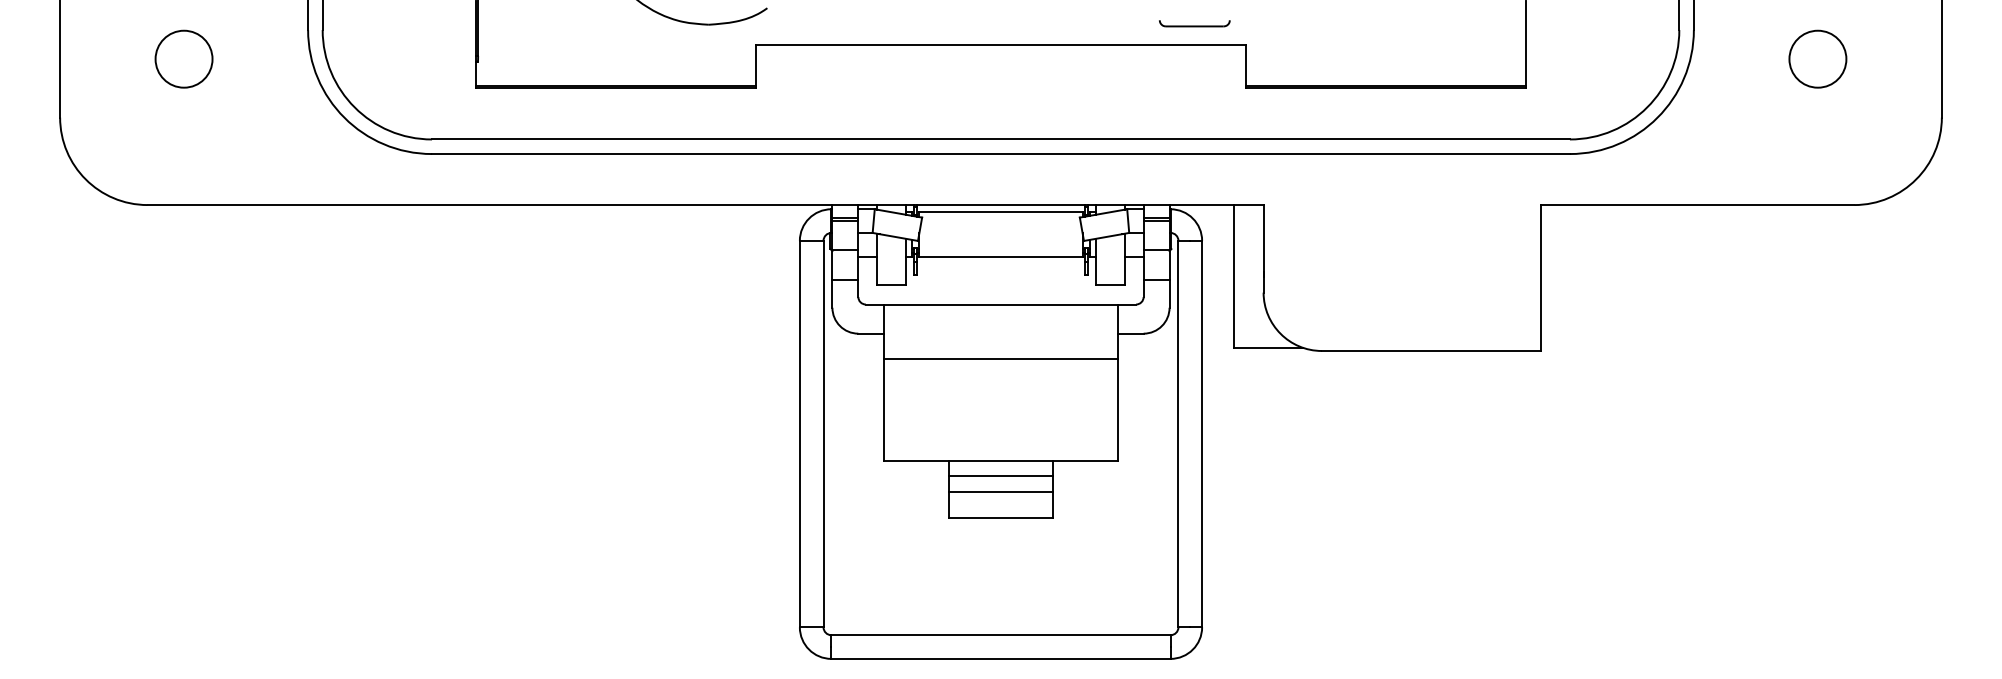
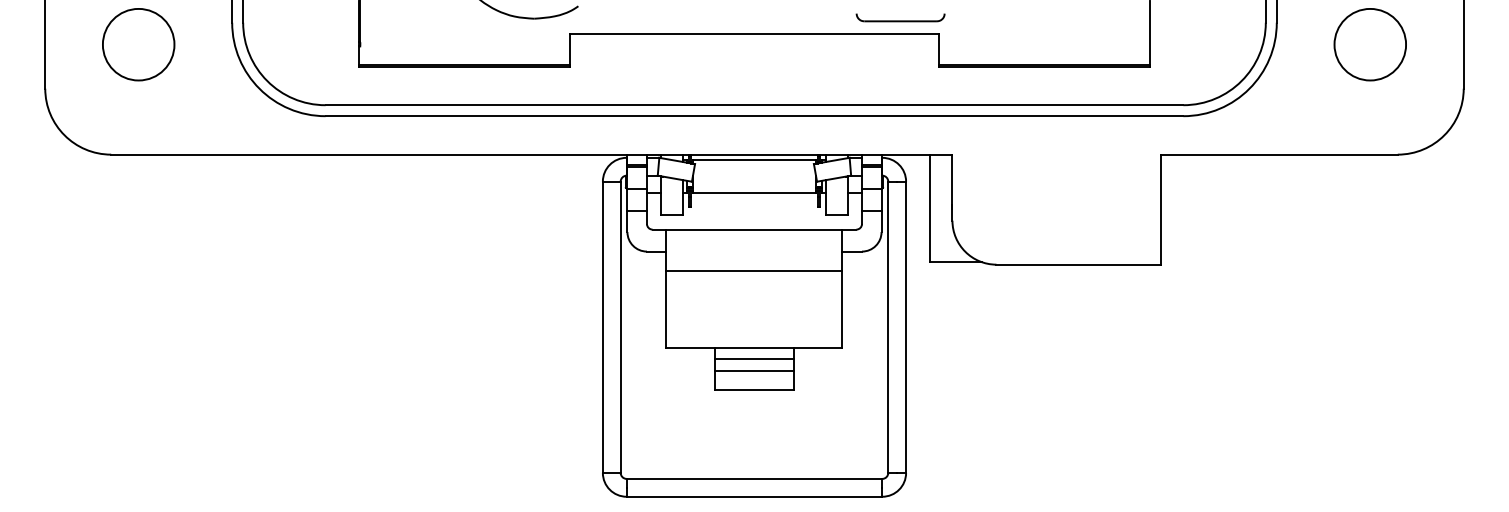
part: (1194, 23) -> (900, 17), size x1.67
circle: (183, 58) -> (138, 44), size x1.67
circle: (1818, 58) -> (1370, 44), size x1.67

